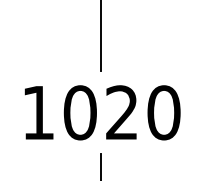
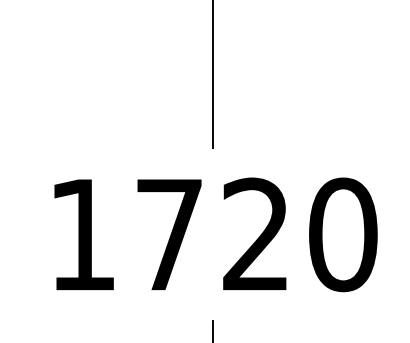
text: (79, 112) -> (167, 234), 1020 -> 1720

